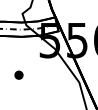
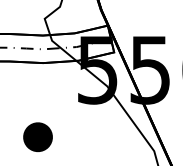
part: (18, 74) -> (37, 135), size x1.67

